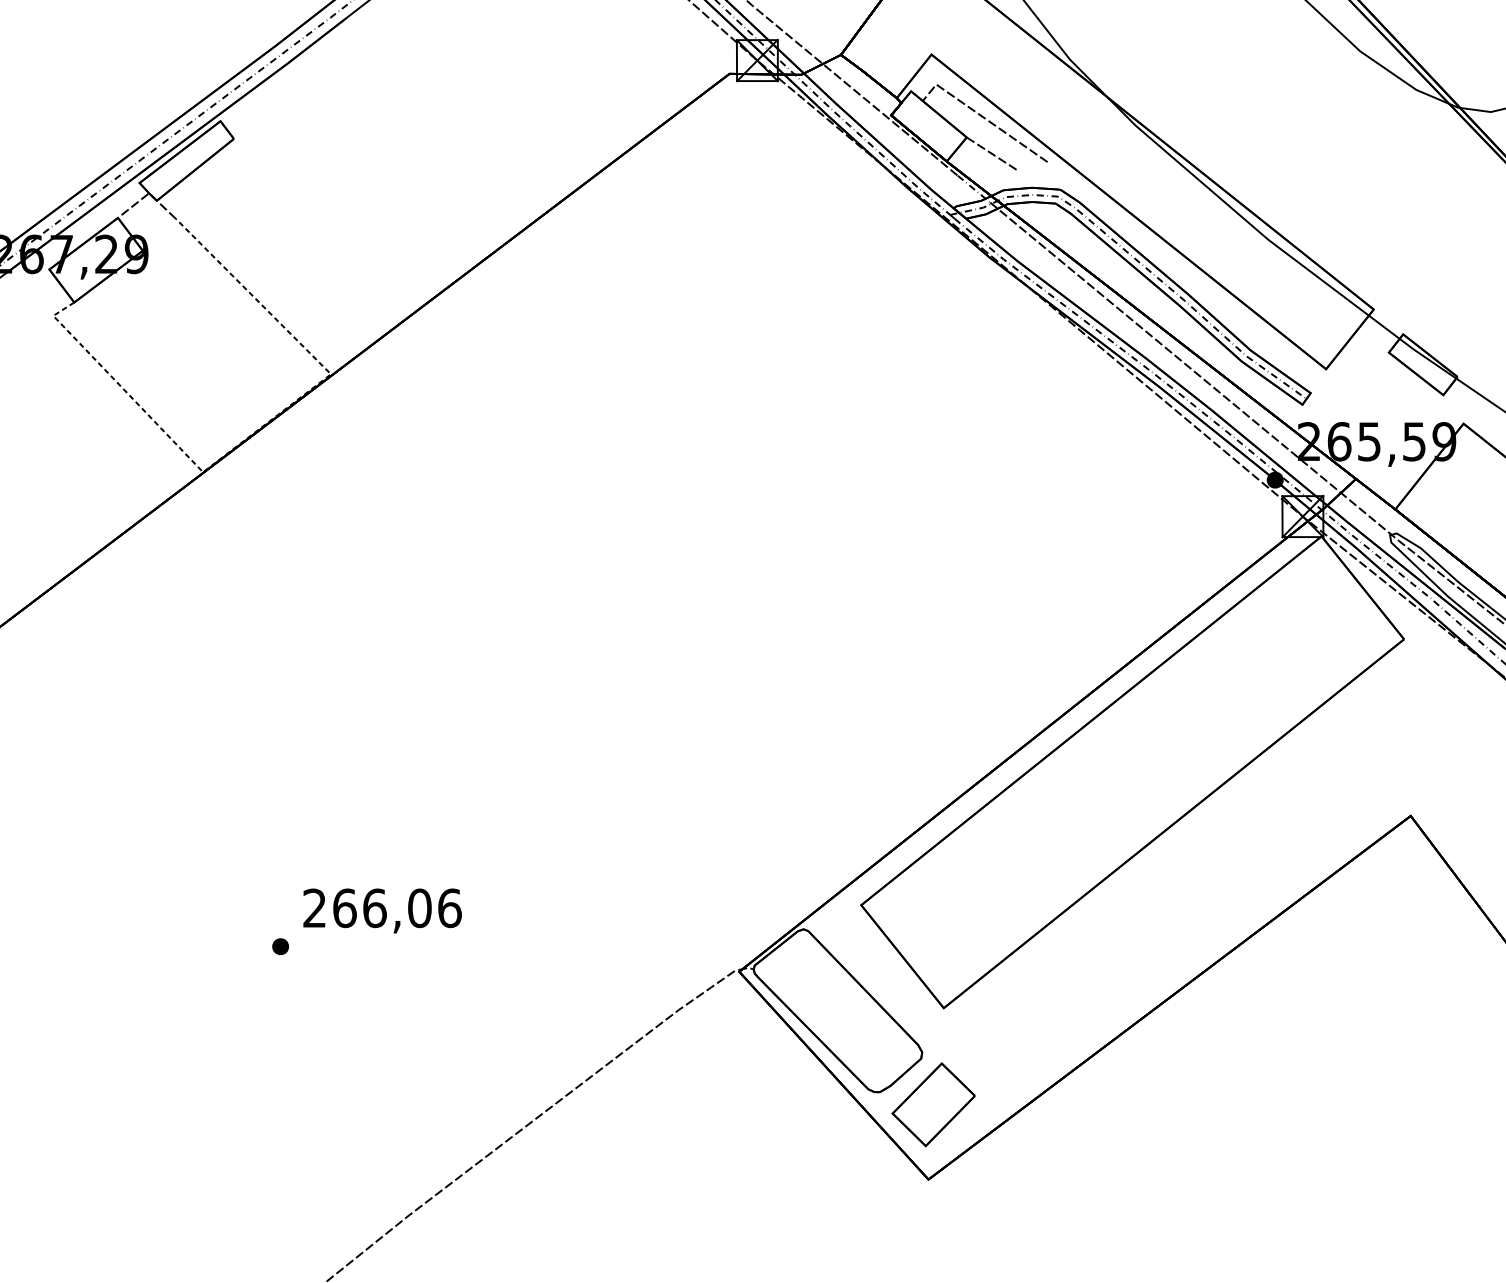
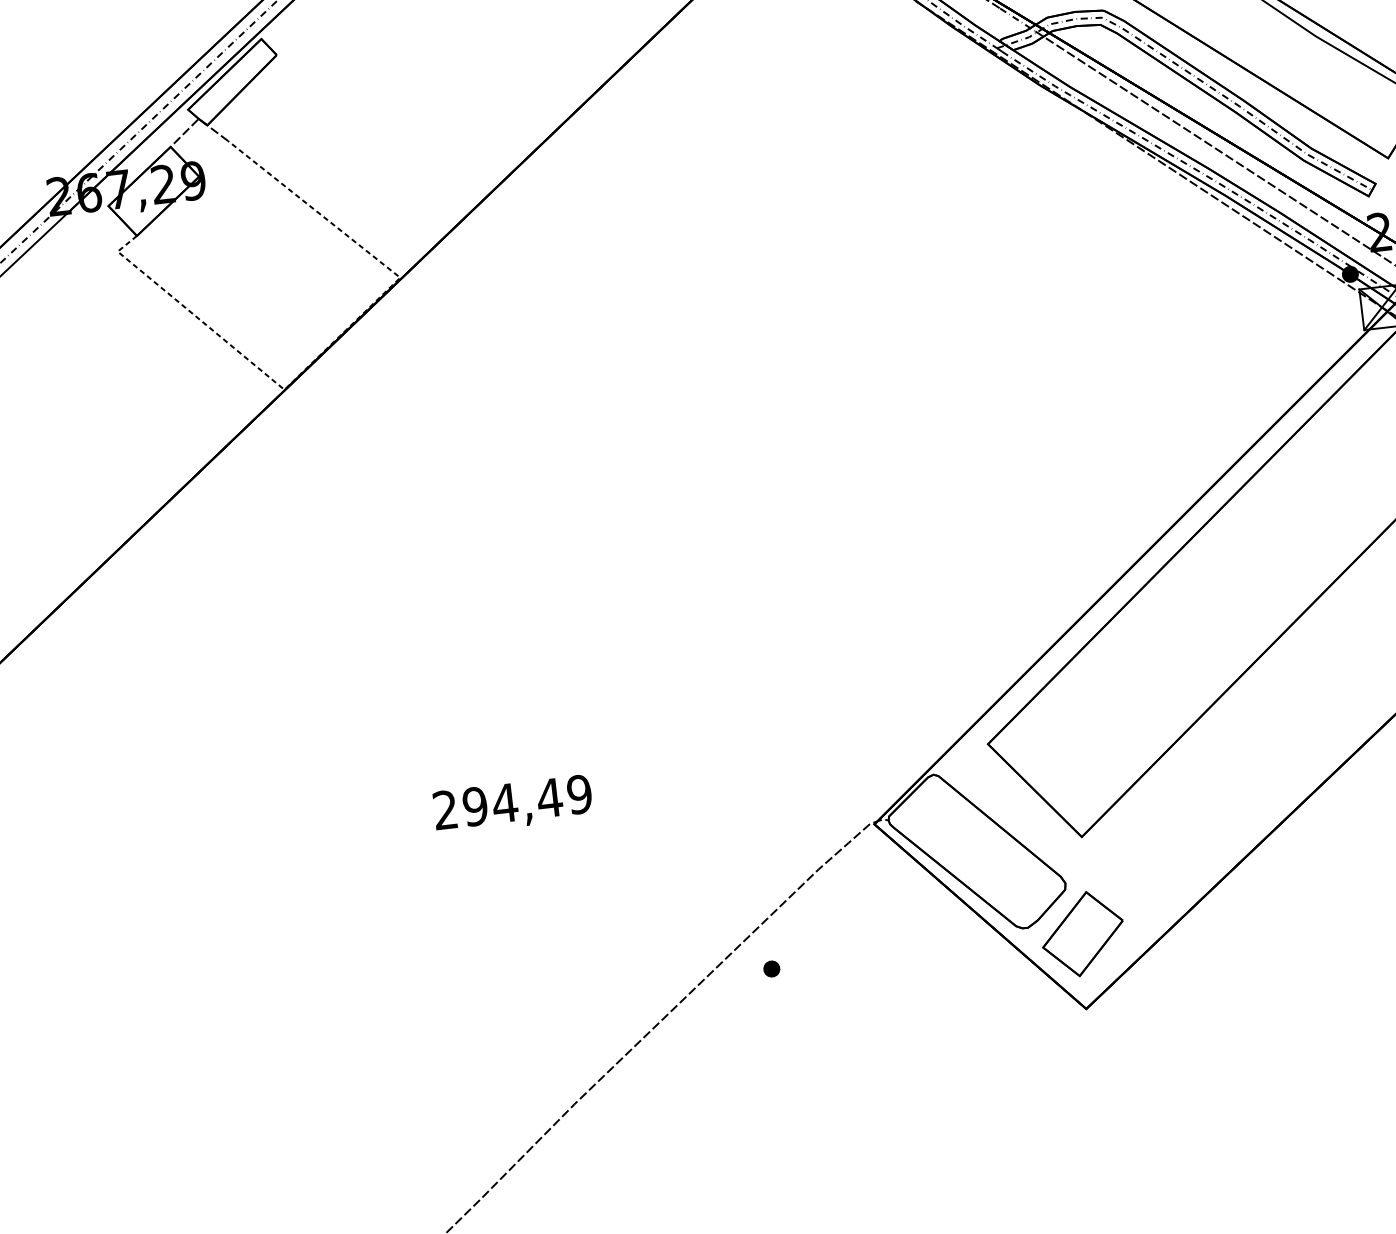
text: (397, 908) -> (527, 800), 266,06 -> 294,49
part: (280, 946) -> (771, 968), moved

